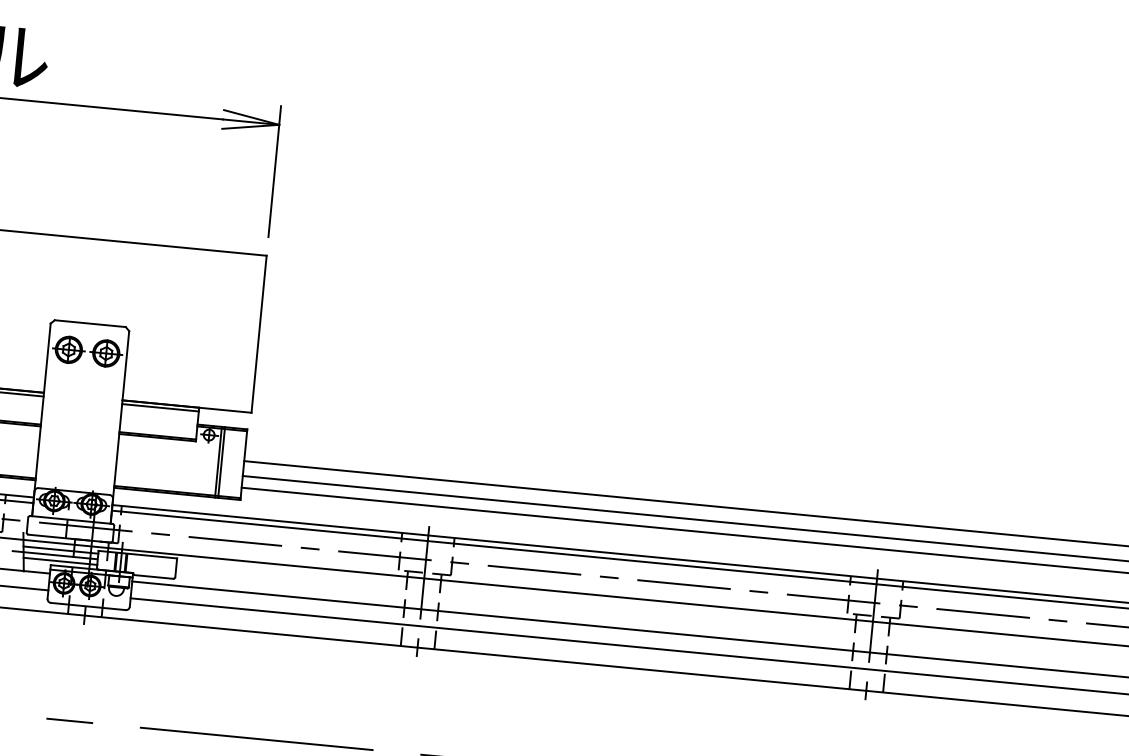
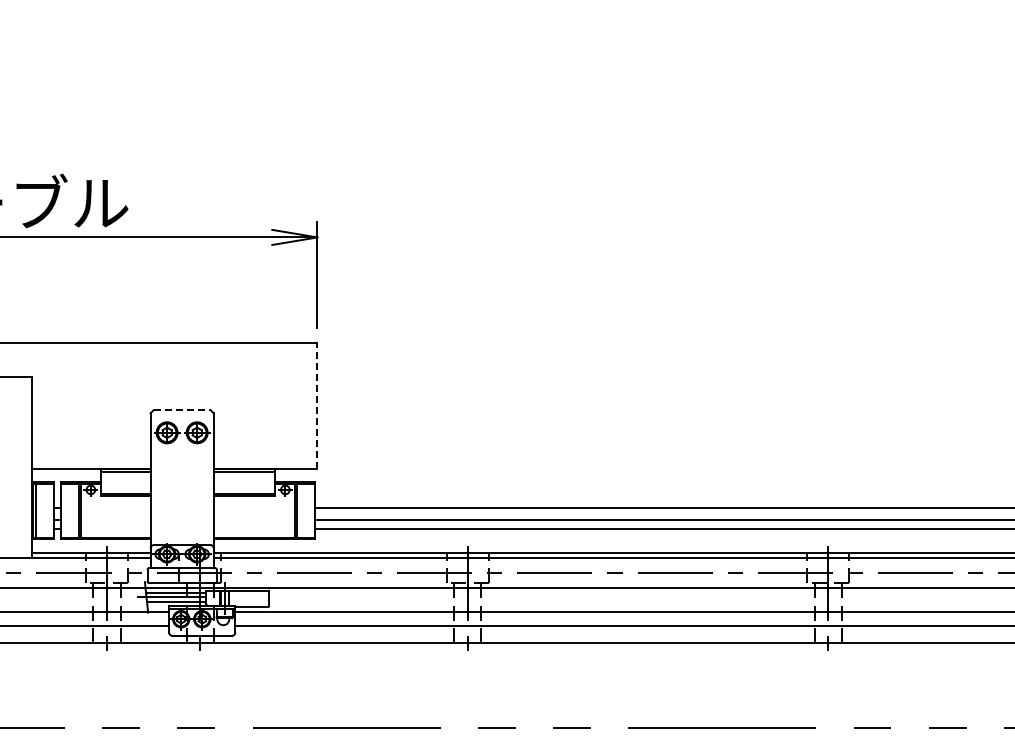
line: (90, 323) -> (182, 410), solid -> dashed
line: (259, 333) -> (317, 405), solid -> dashed

